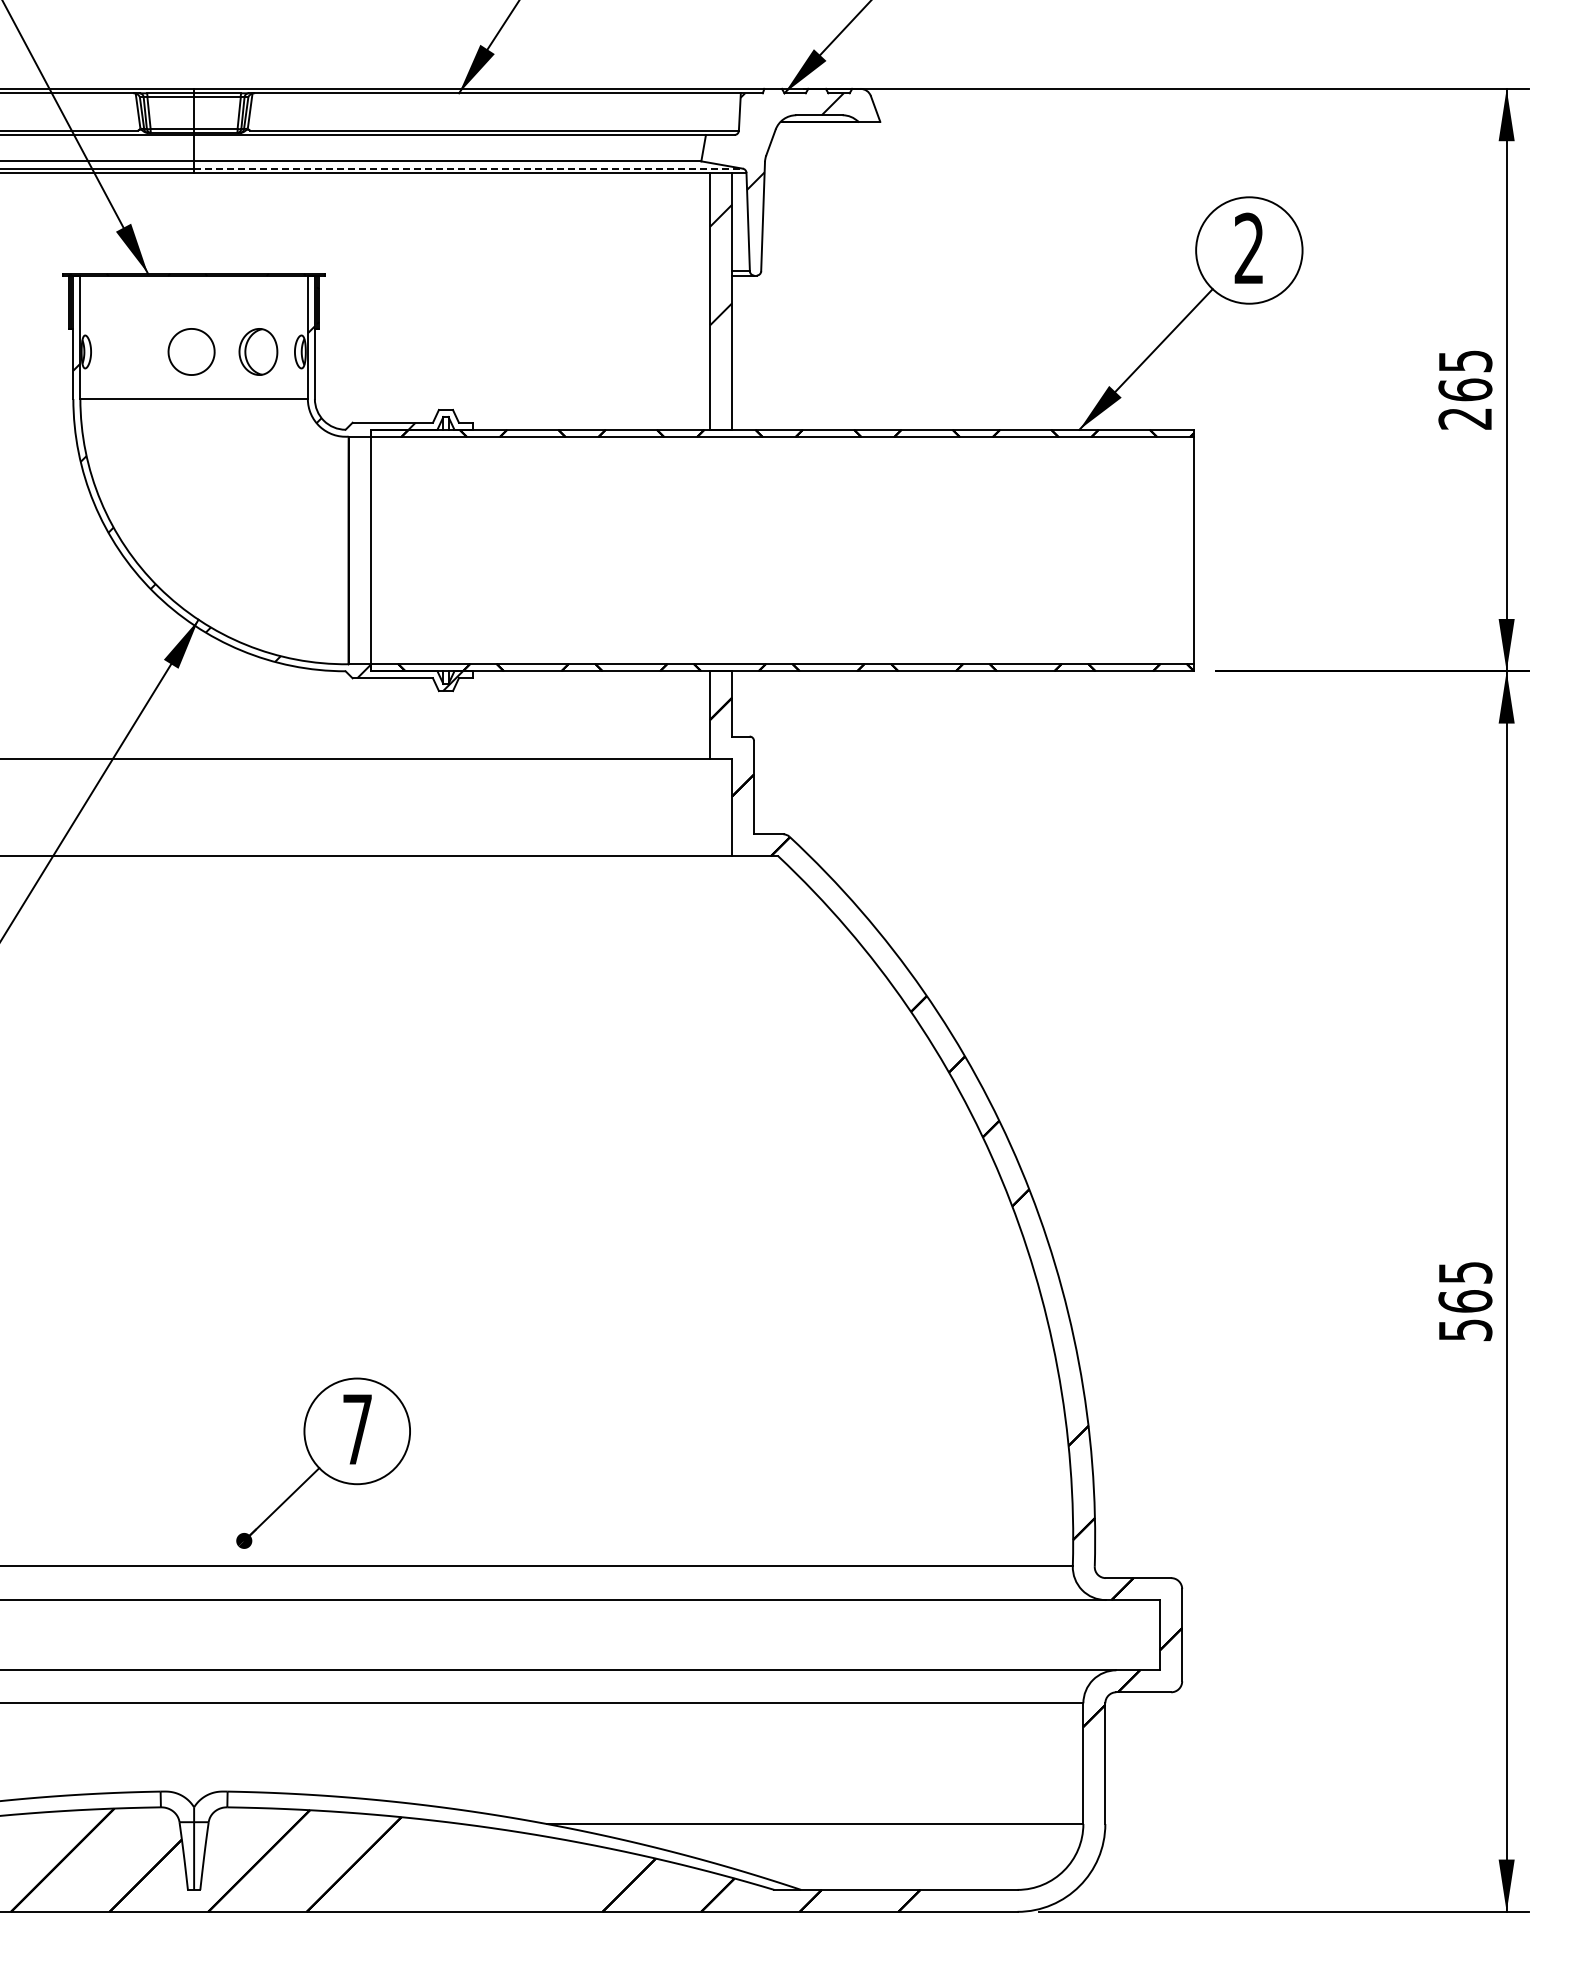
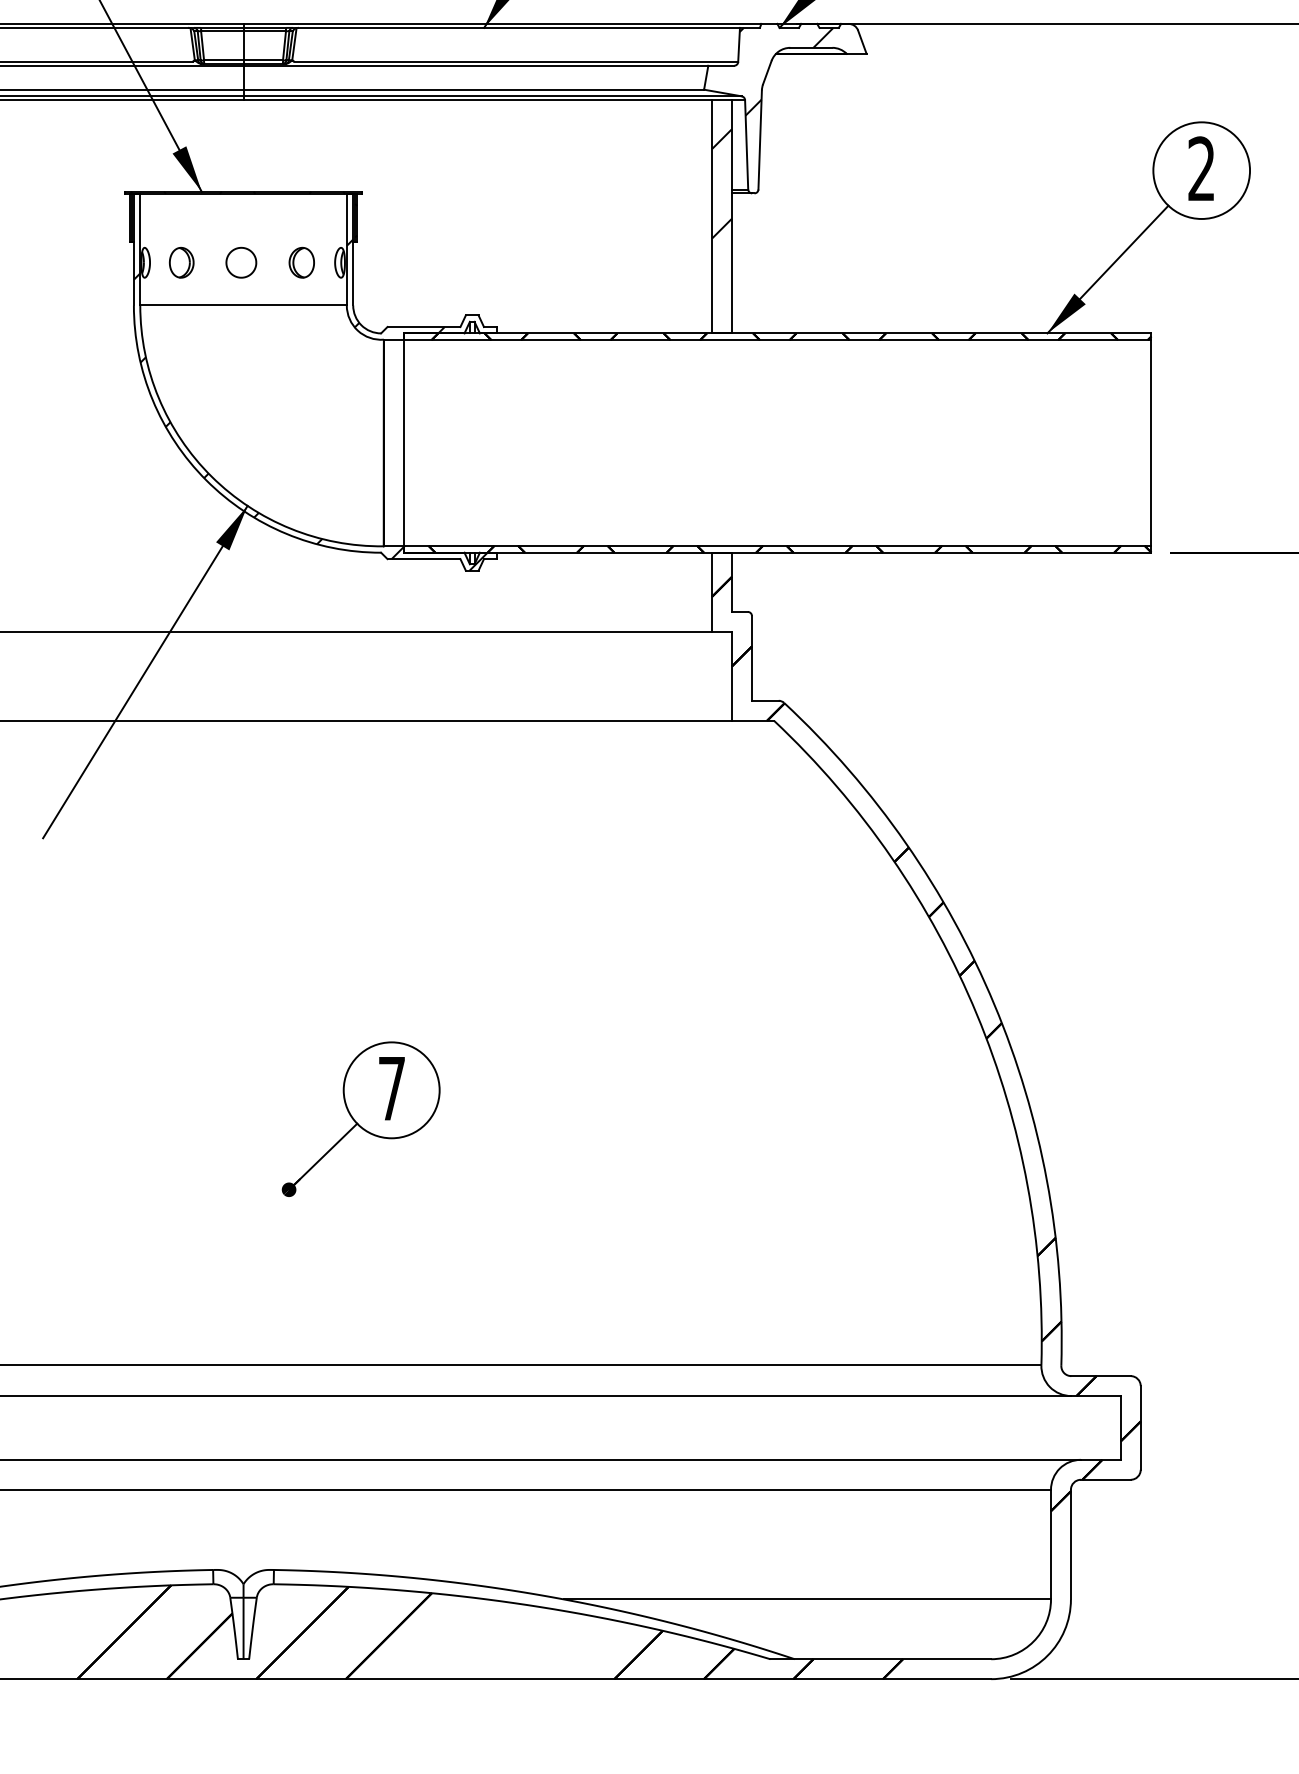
line: (468, 168) -> (492, 96), dashed -> solid
part: (125, 351) -> (181, 262), added
part: (191, 351) -> (241, 262), size x0.71
part: (257, 351) -> (301, 262), size x0.71
part: (323, 1462) -> (361, 1118), moved

